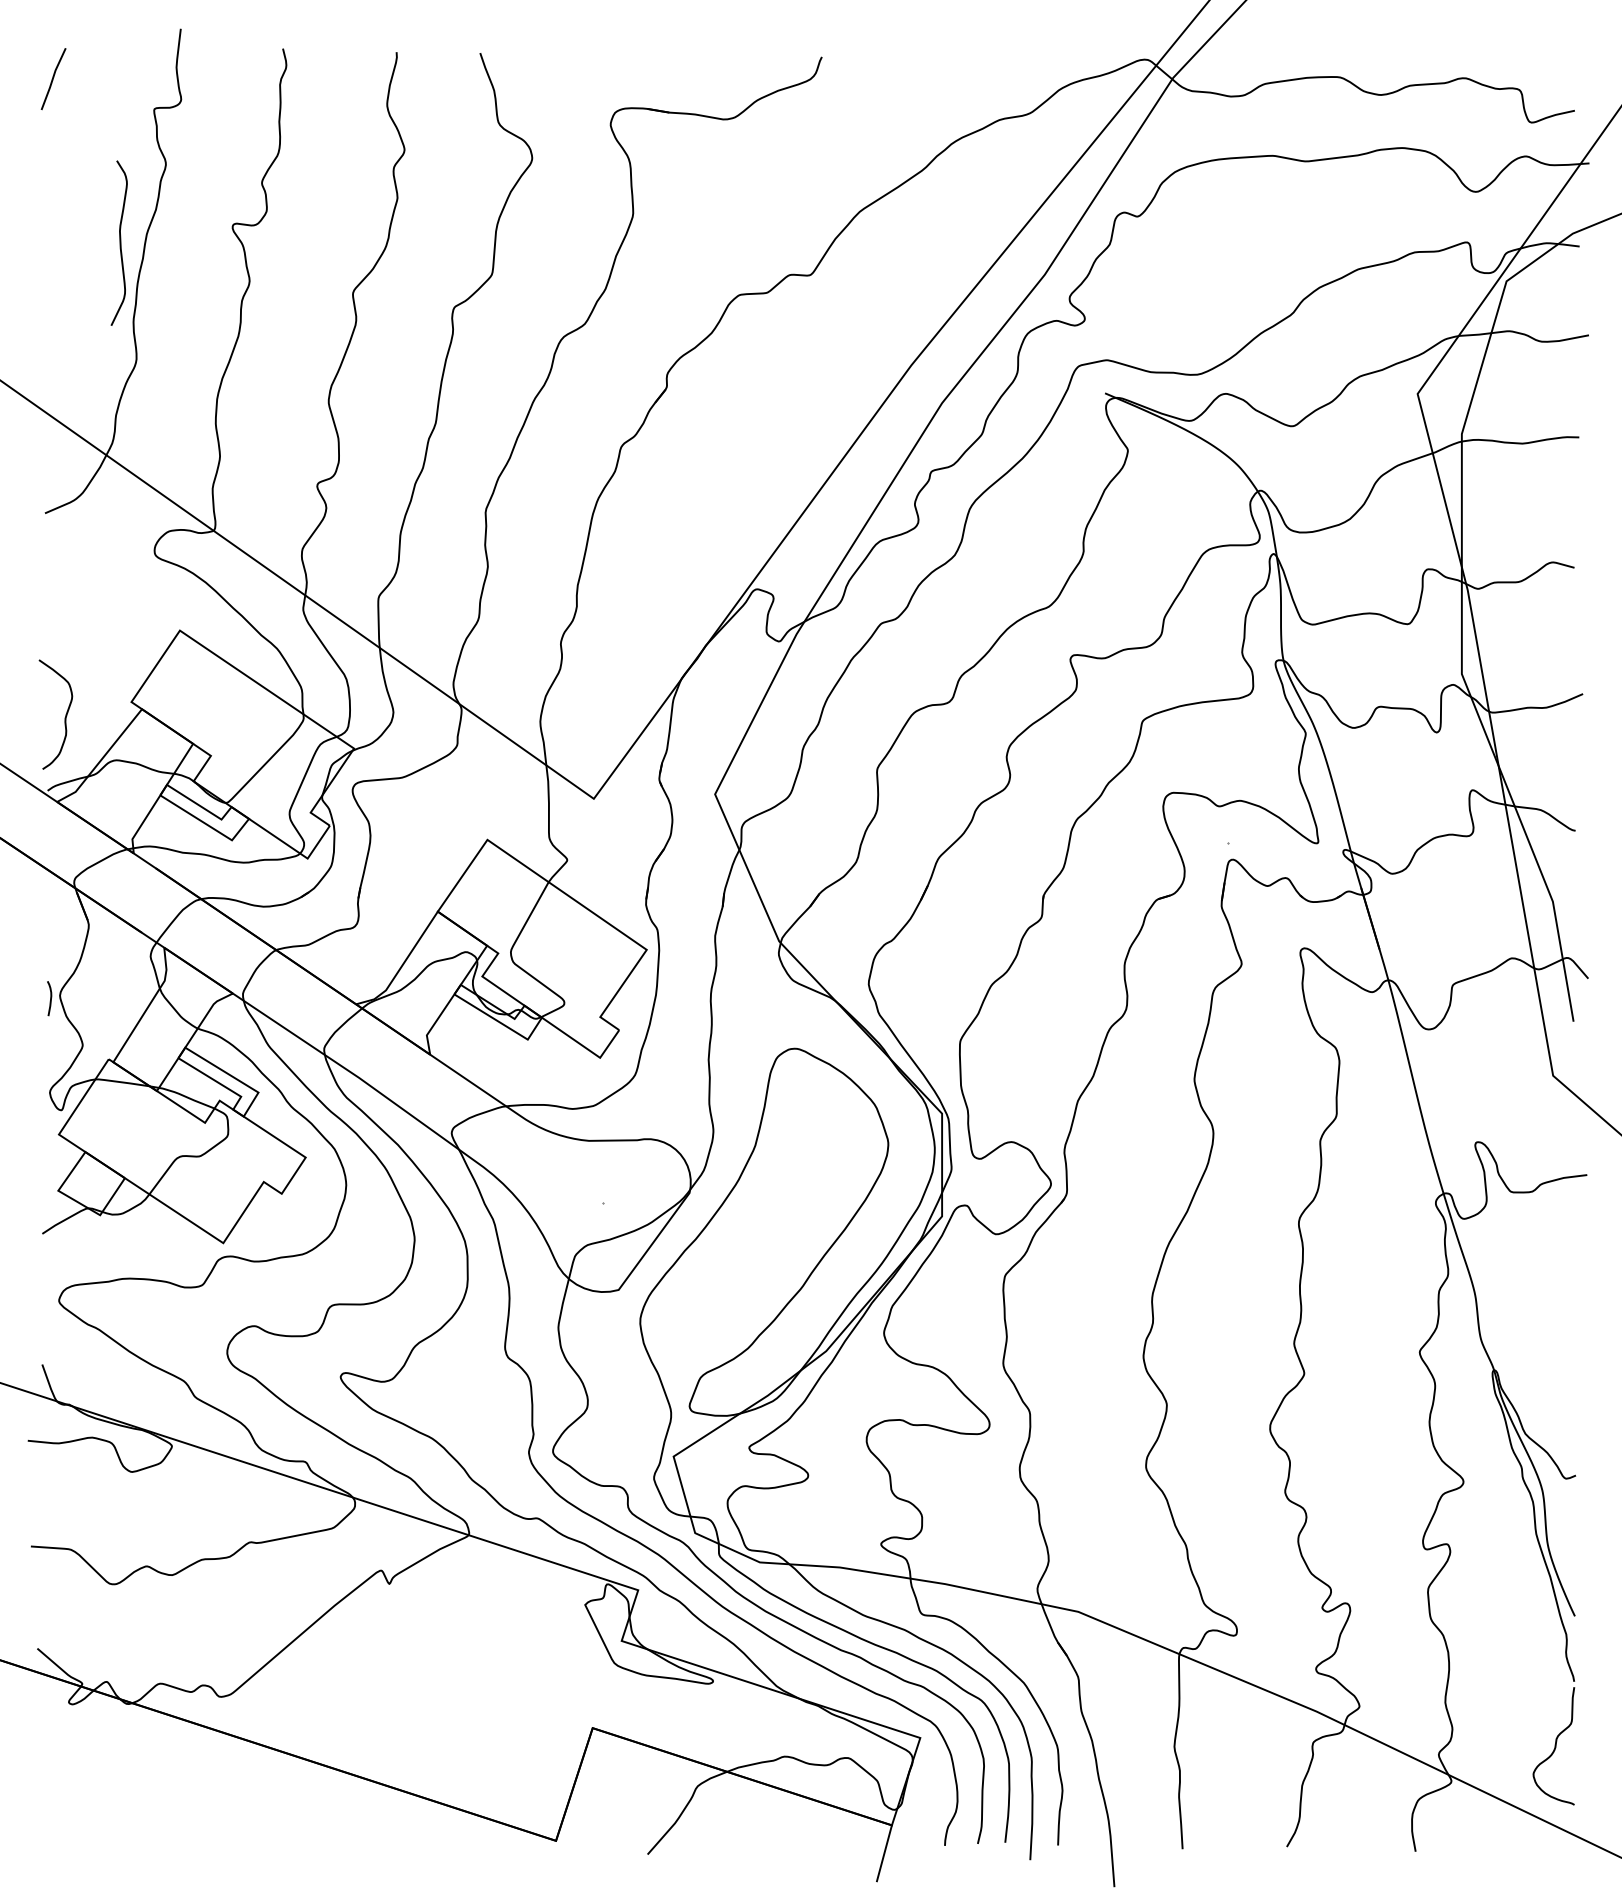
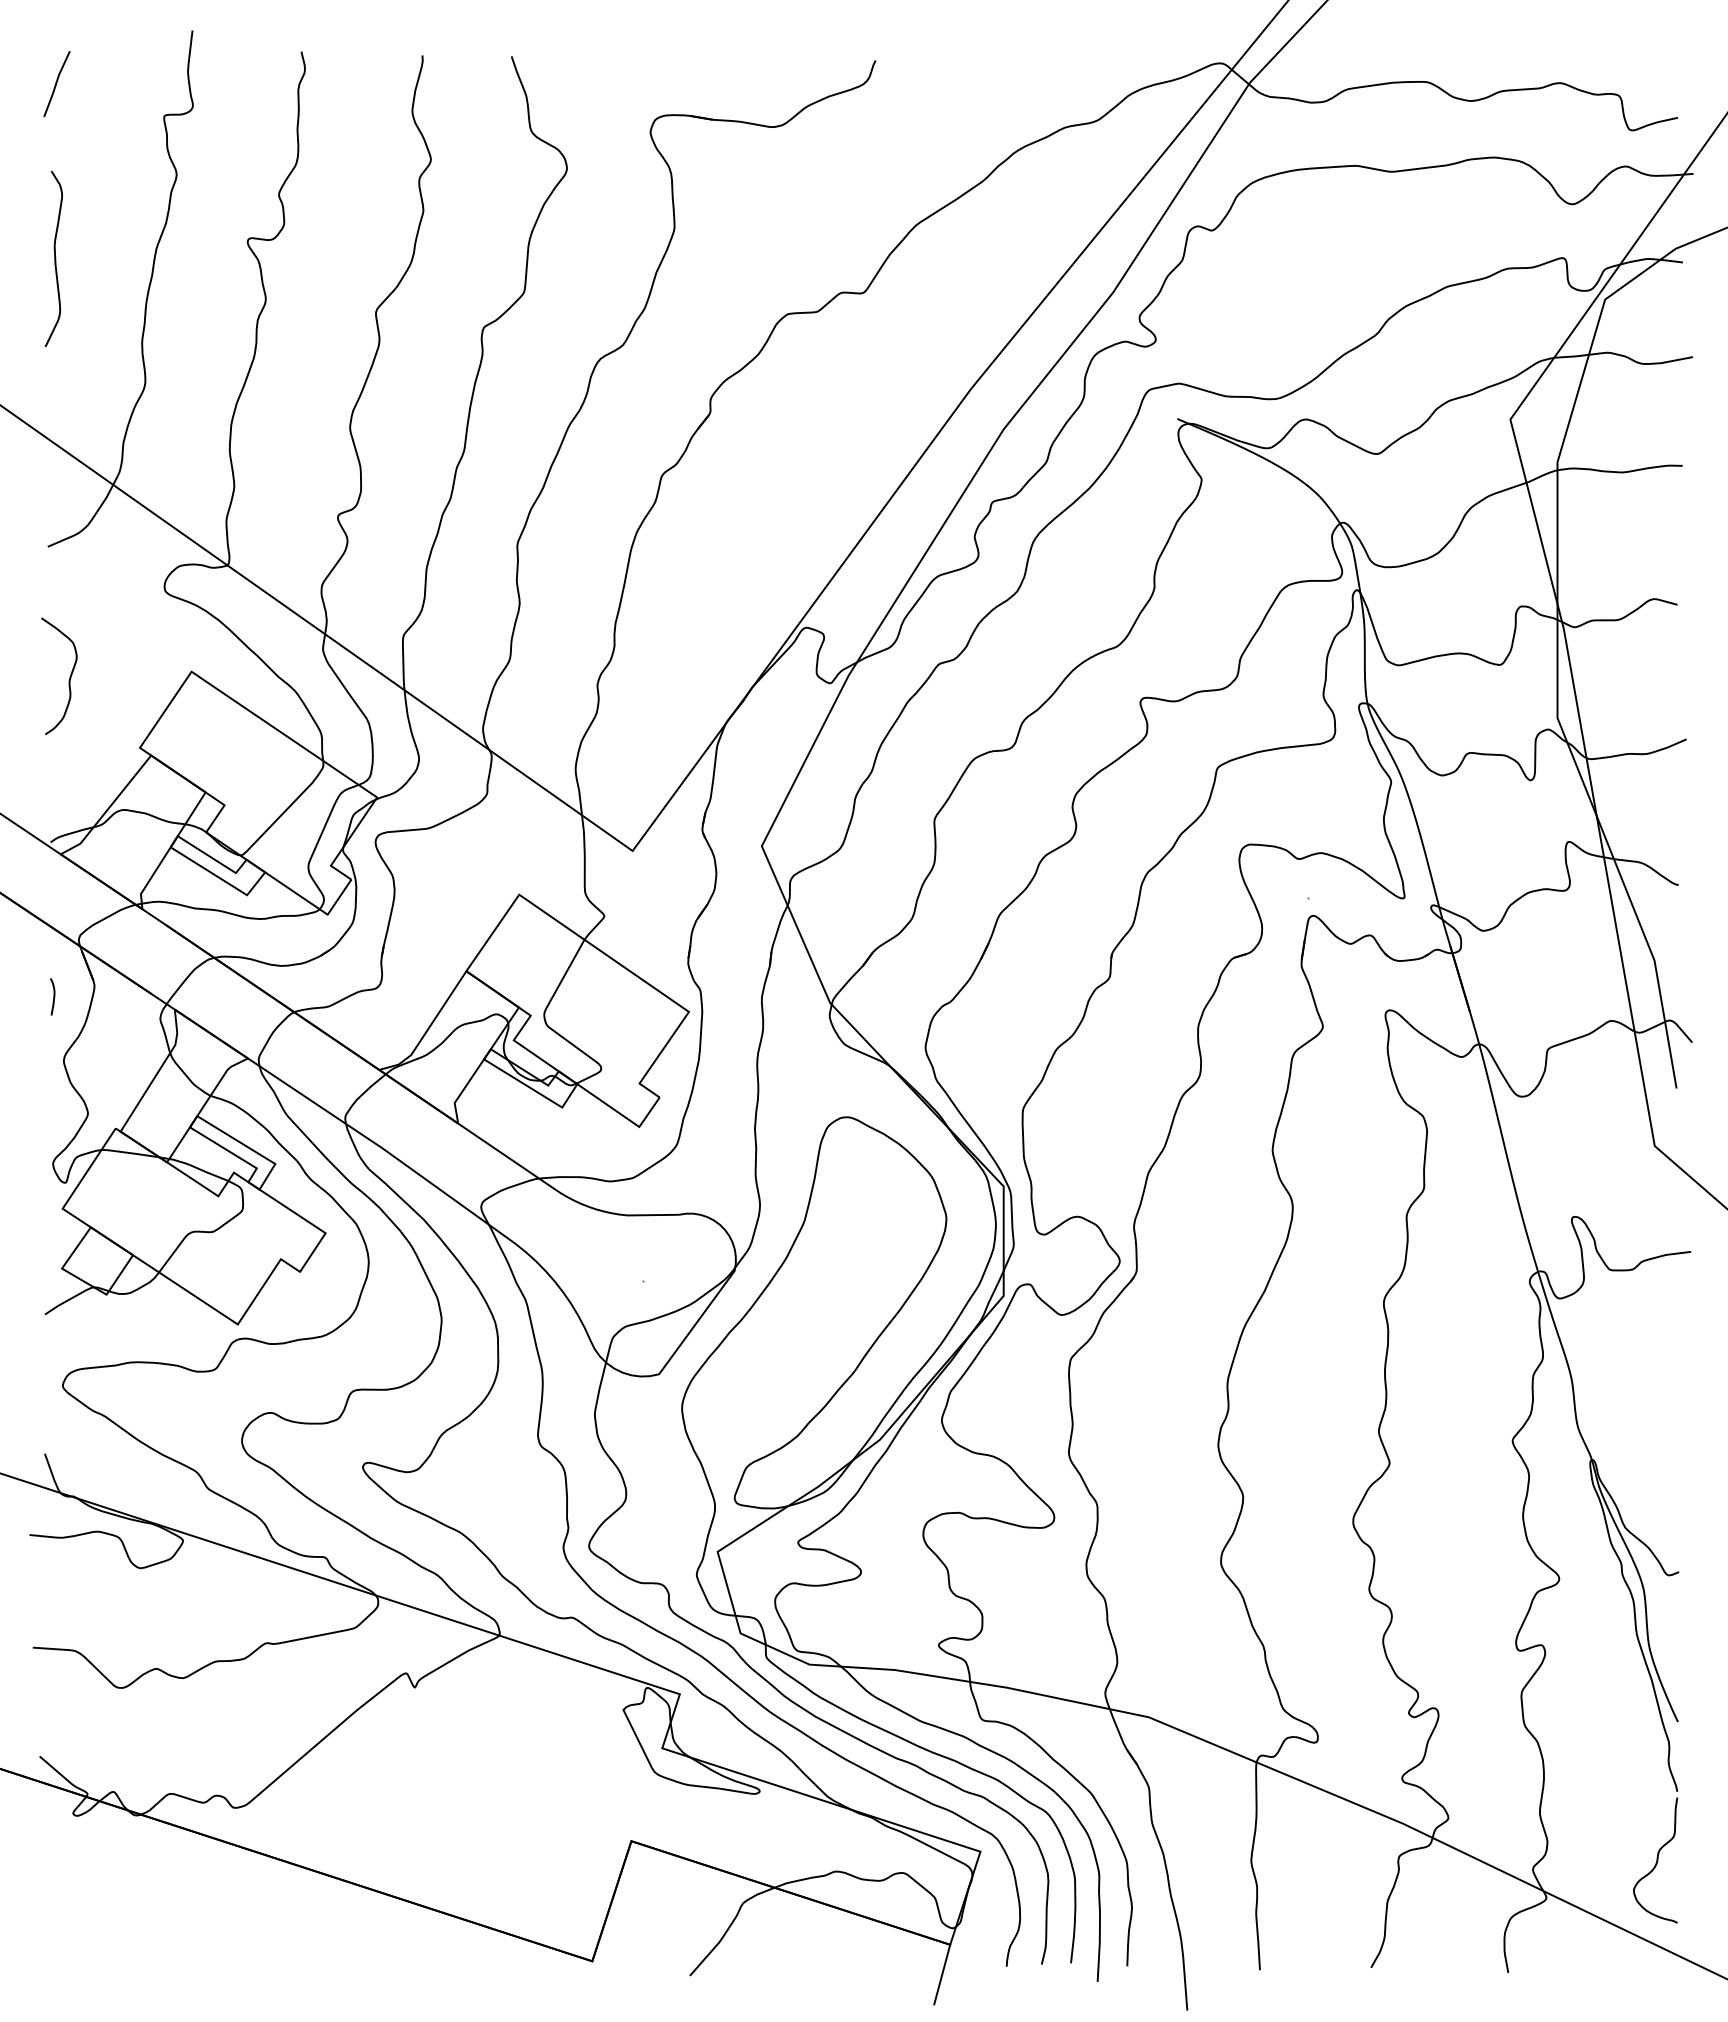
curve: (119, 242) -> (54, 258), moved
curve: (65, 714) -> (69, 676), moved
curve: (50, 998) -> (53, 996), moved

